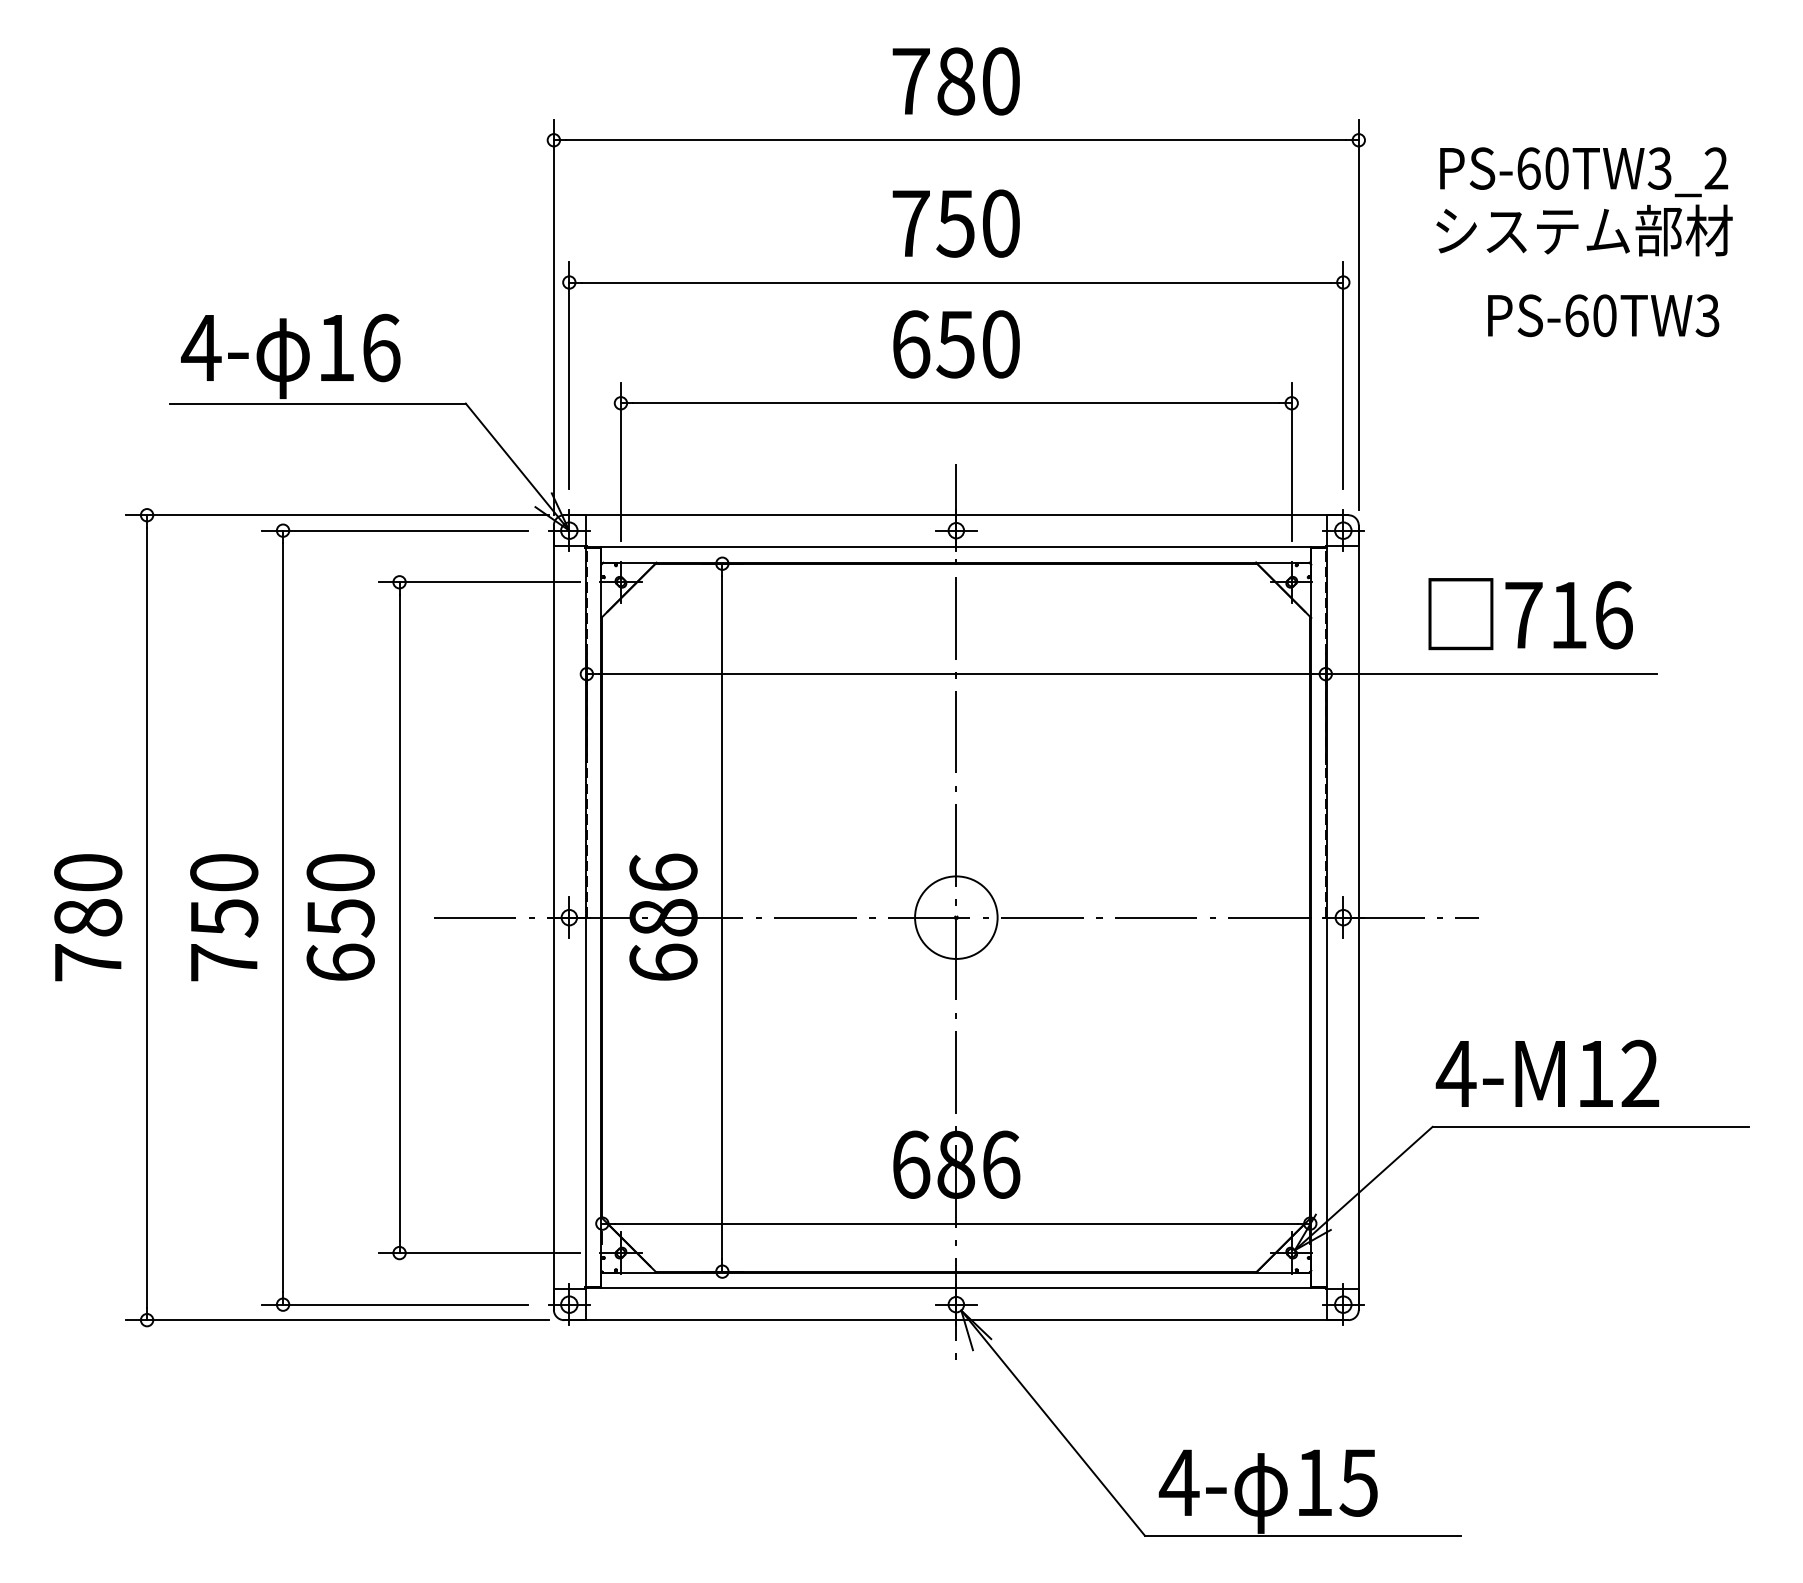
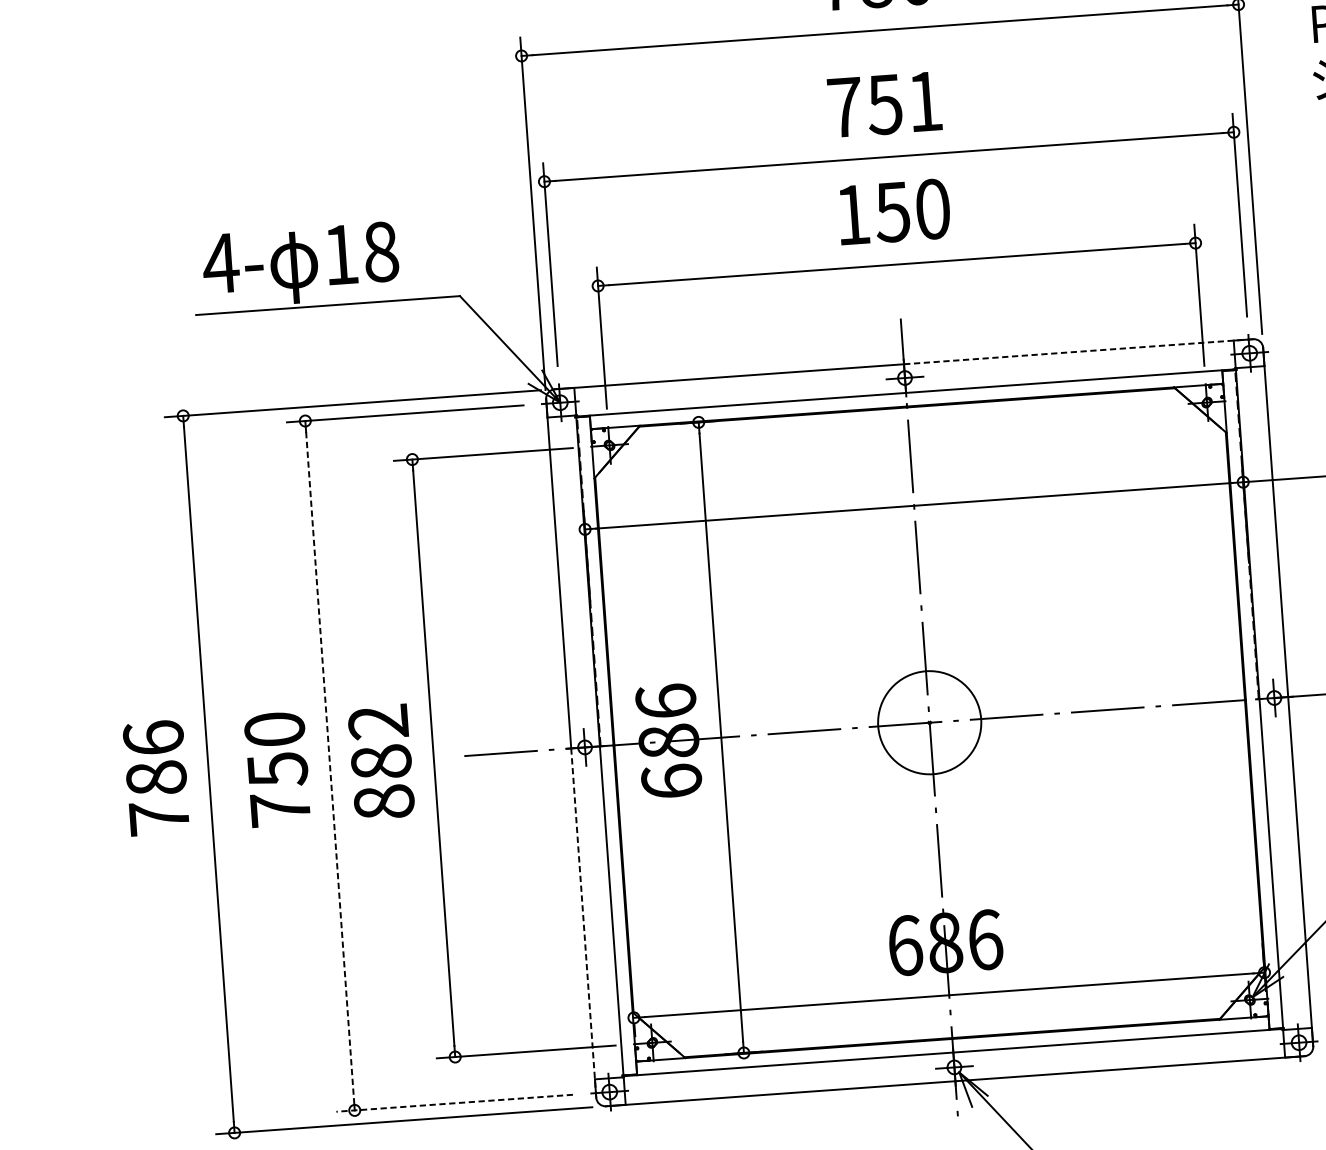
text: (1001, 223) -> (925, 101), 750 -> 751
text: (911, 344) -> (853, 215), 650 -> 150
text: (381, 347) -> (381, 251), 16 -> 18
line: (1151, 515) -> (1077, 352), solid -> dashed
text: (88, 872) -> (153, 737), 780 -> 786
line: (283, 917) -> (330, 765), solid -> dashed
text: (340, 917) -> (381, 761), 650 -> 882
circle: (956, 917) -> (929, 722), size x1.4
line: (553, 1114) -> (583, 923), solid -> dashed
line: (395, 1304) -> (454, 1103), solid -> dashed

